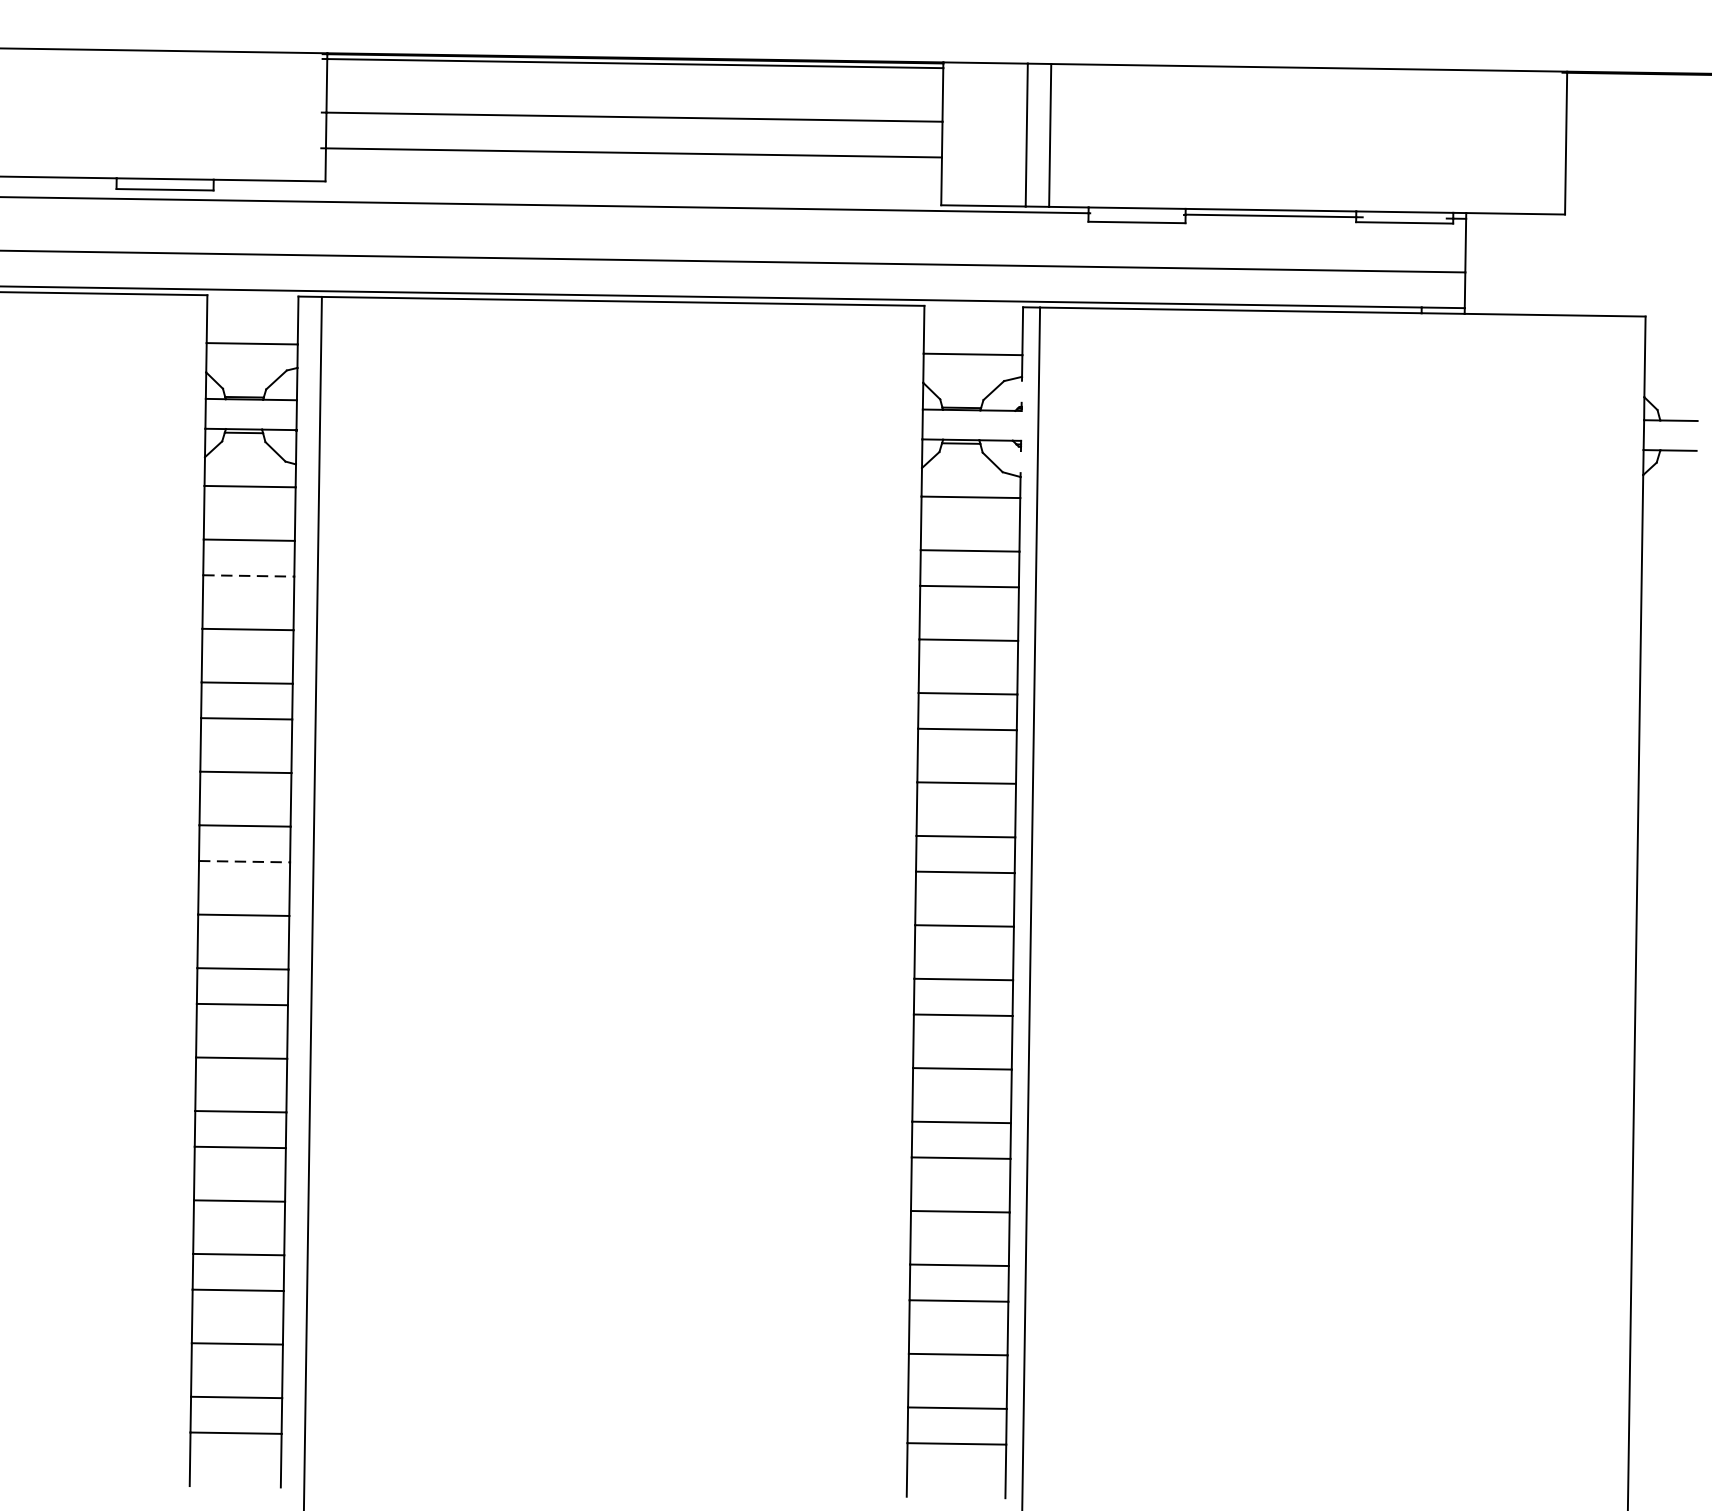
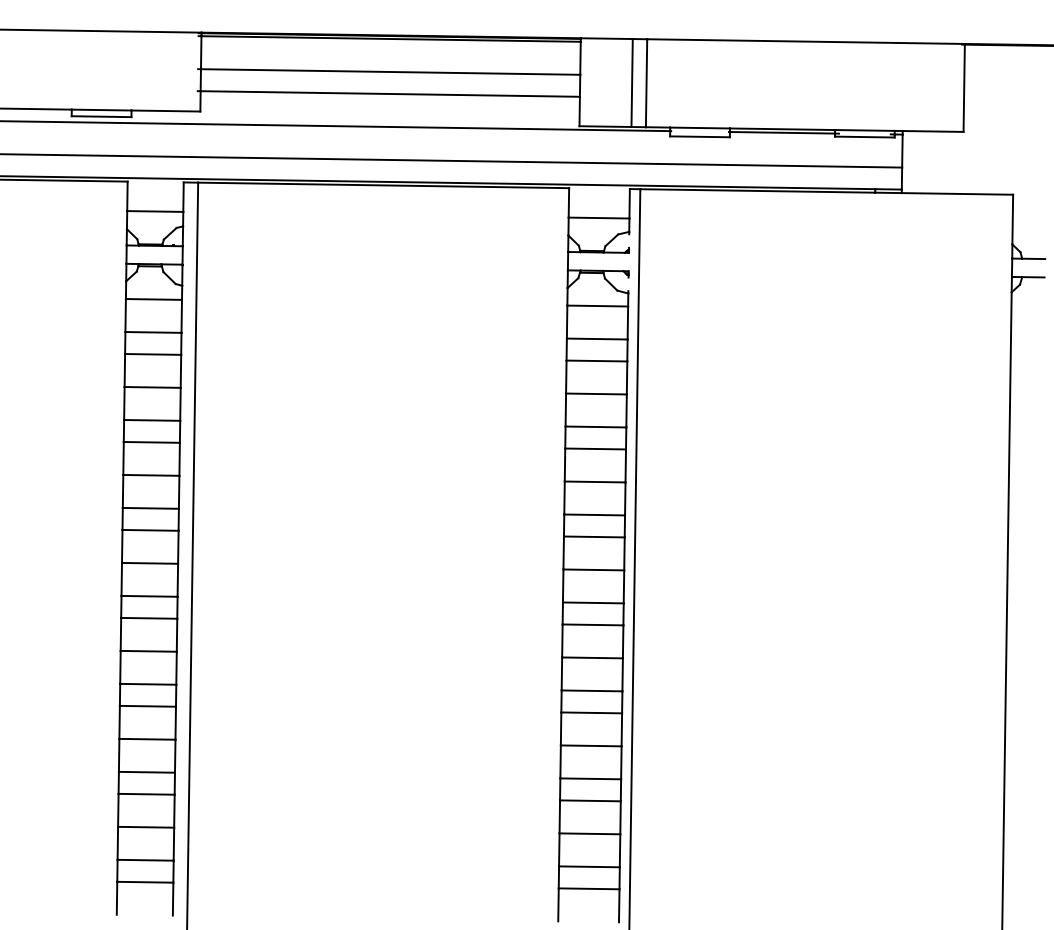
line: (249, 576) -> (153, 354), dashed -> solid
line: (246, 861) -> (151, 530), dashed -> solid

